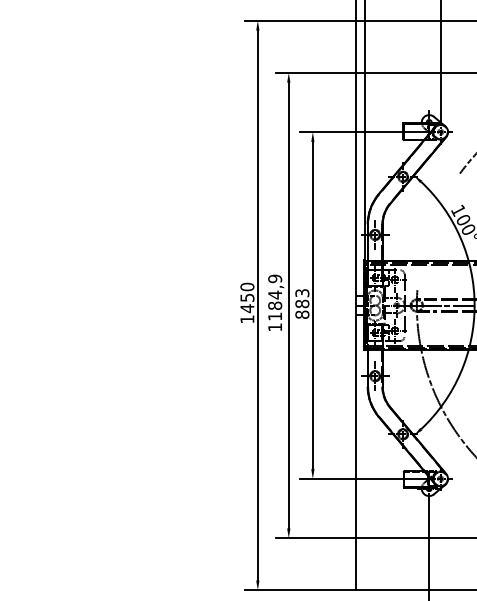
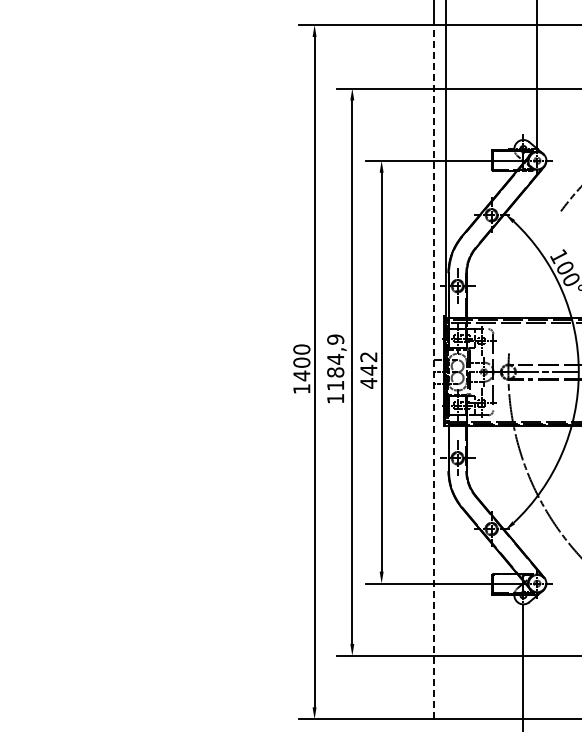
text: (247, 297) -> (301, 362), 1450 -> 1400
text: (302, 304) -> (368, 370), 883 -> 442
line: (355, 305) -> (433, 371), solid -> dashed

